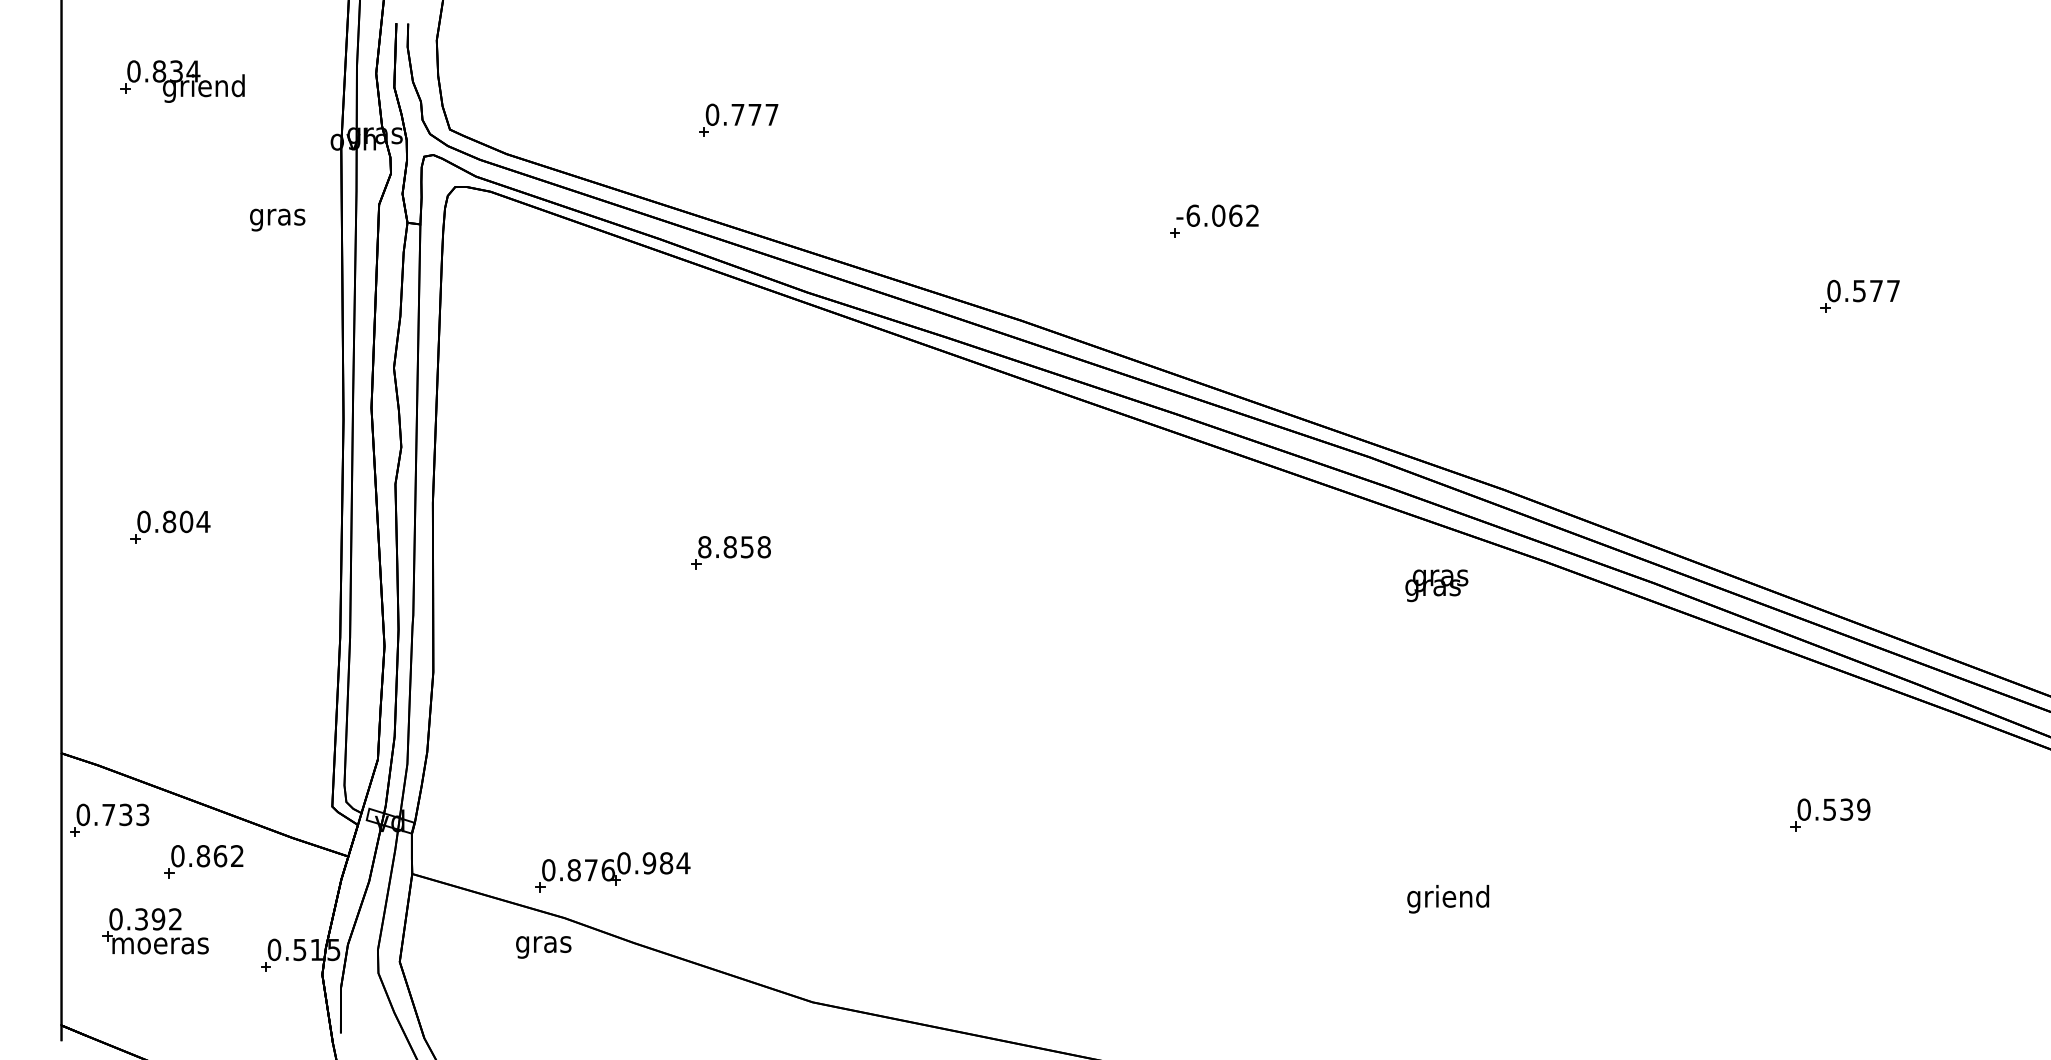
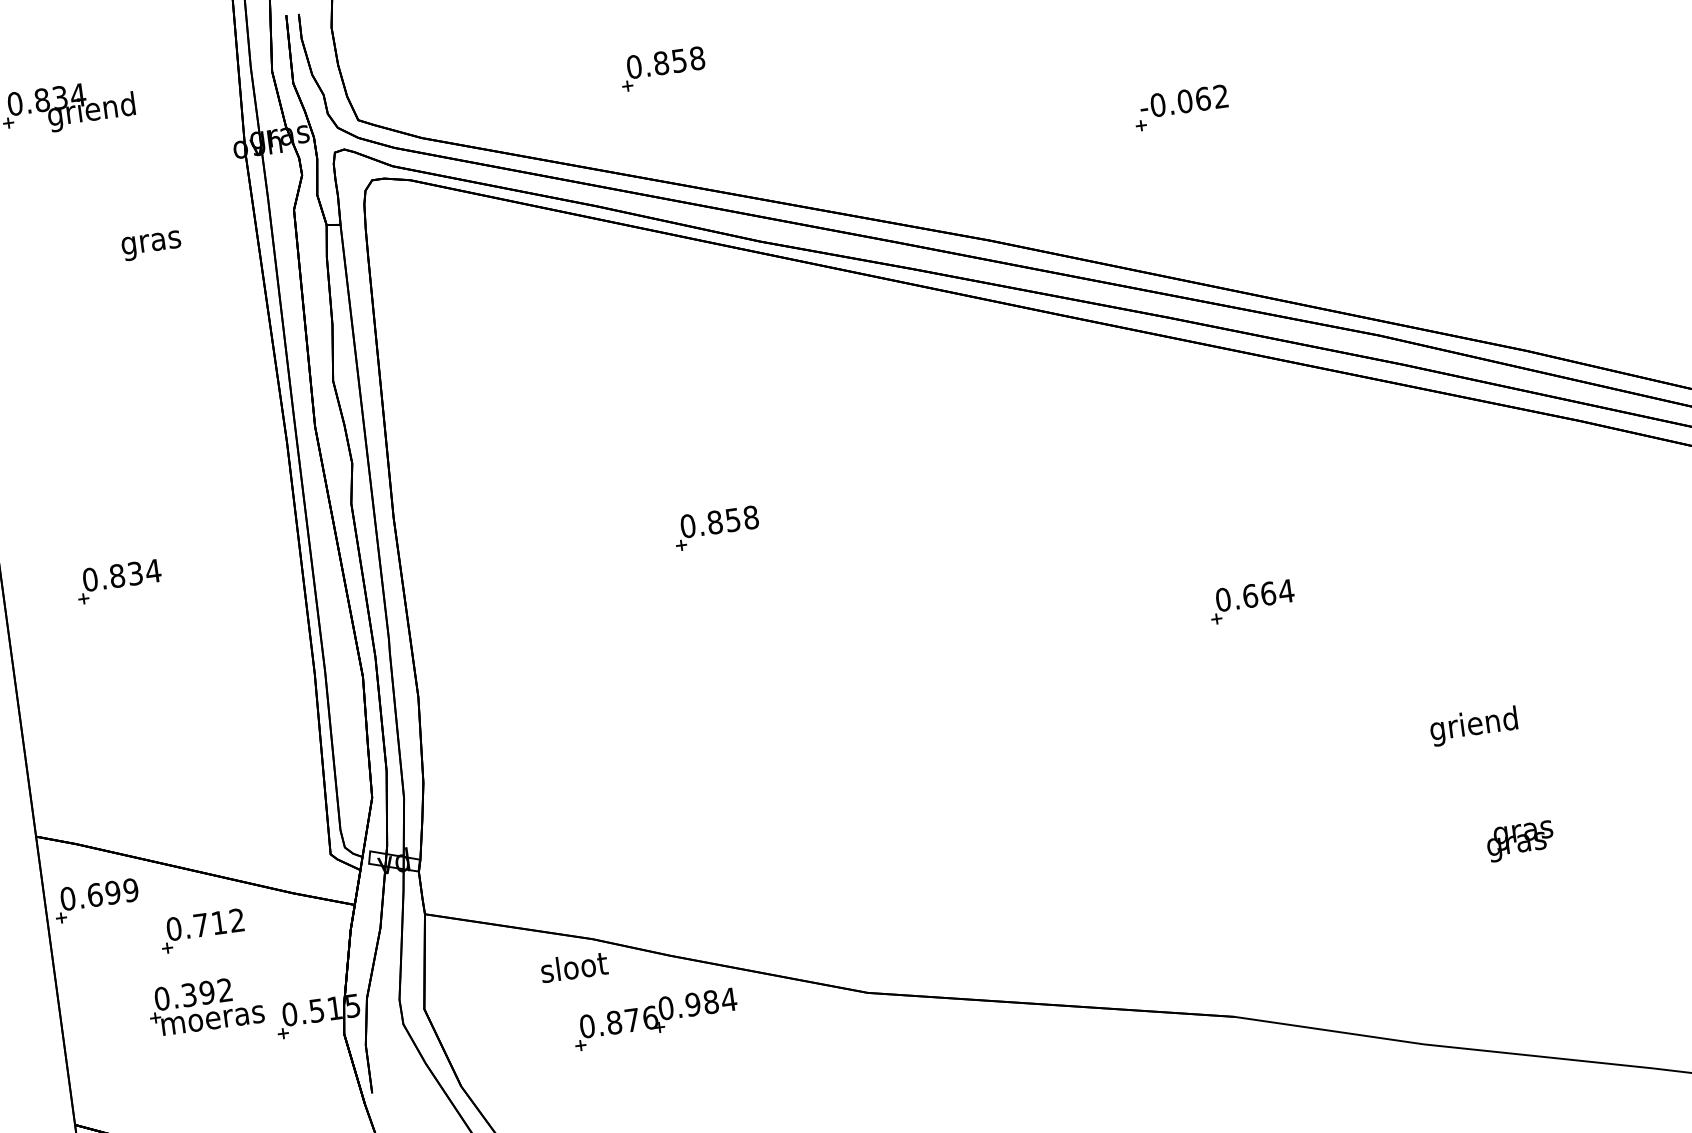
text: (754, 114) -> (678, 60), 0.777 -> 0.858
text: (1193, 215) -> (1158, 104), -6.062 -> -0.062
text: (277, 219) -> (151, 245), moved
text: (186, 521) -> (135, 573), 0.804 -> 0.834
text: (704, 547) -> (687, 526), 8.858 -> 0.858
text: (1436, 585) -> (1520, 841), moved
part: (1218, 687) -> (1252, 601), added
text: (125, 814) -> (112, 892), 0.733 -> 0.699
text: (211, 856) -> (209, 924), 0.862 -> 0.712
part: (612, 872) -> (655, 1019), moved
text: (1448, 899) -> (1474, 726), moved
part: (155, 931) -> (205, 1005), moved
text: (543, 944) -> (574, 970), gras -> sloot

